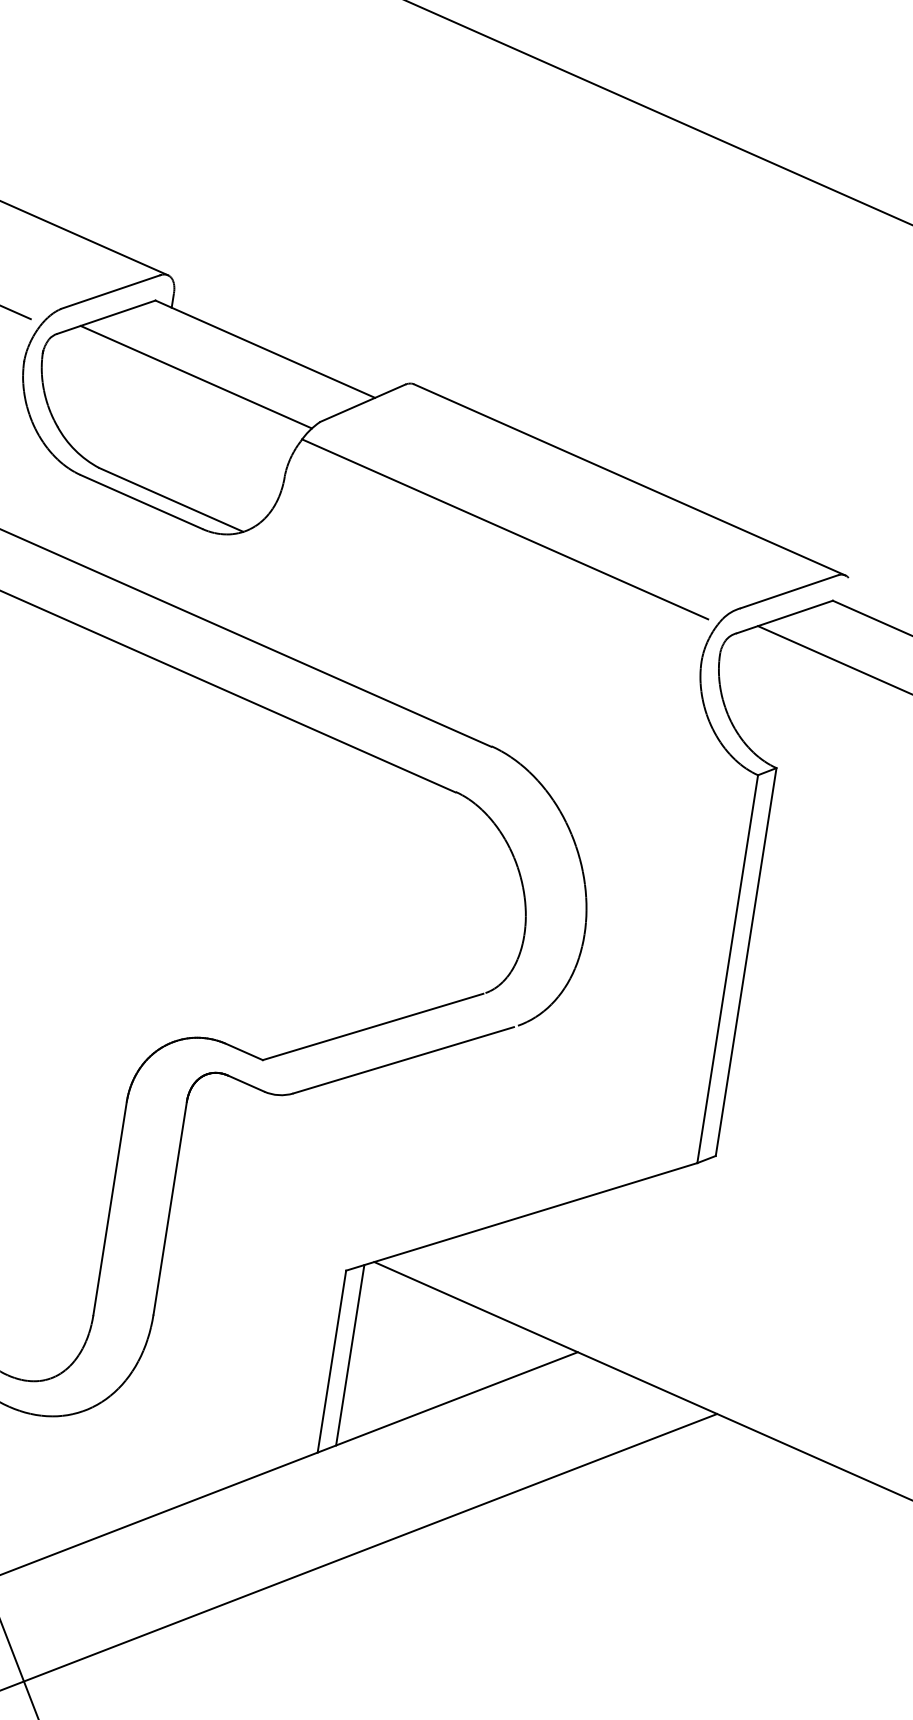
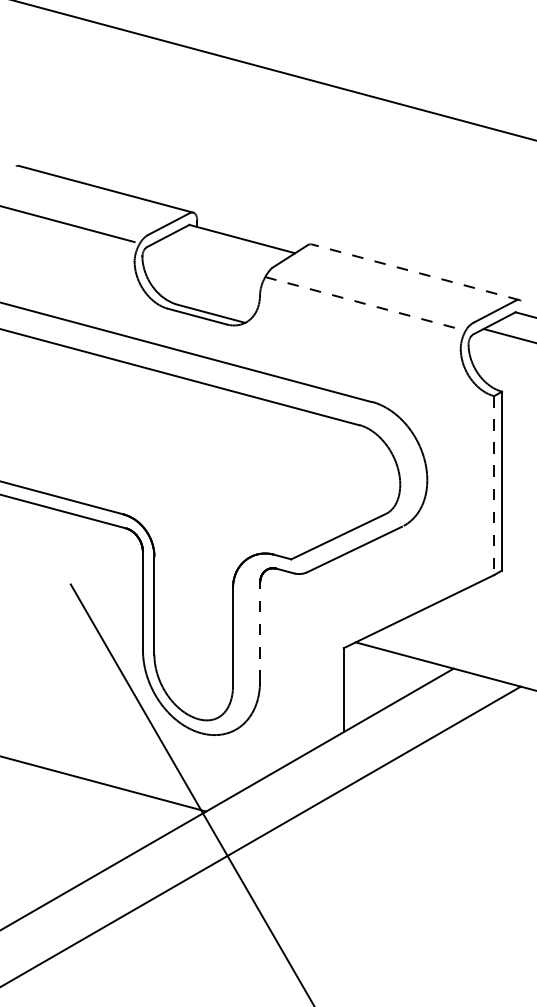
line: (194, 376) -> (212, 256), removed
line: (629, 480) -> (415, 272), solid -> dashed
line: (506, 529) -> (363, 303), solid -> dashed
line: (728, 971) -> (494, 486), solid -> dashed
line: (171, 1208) -> (260, 632), solid -> dashed
line: (350, 1354) -> (351, 685), removed

